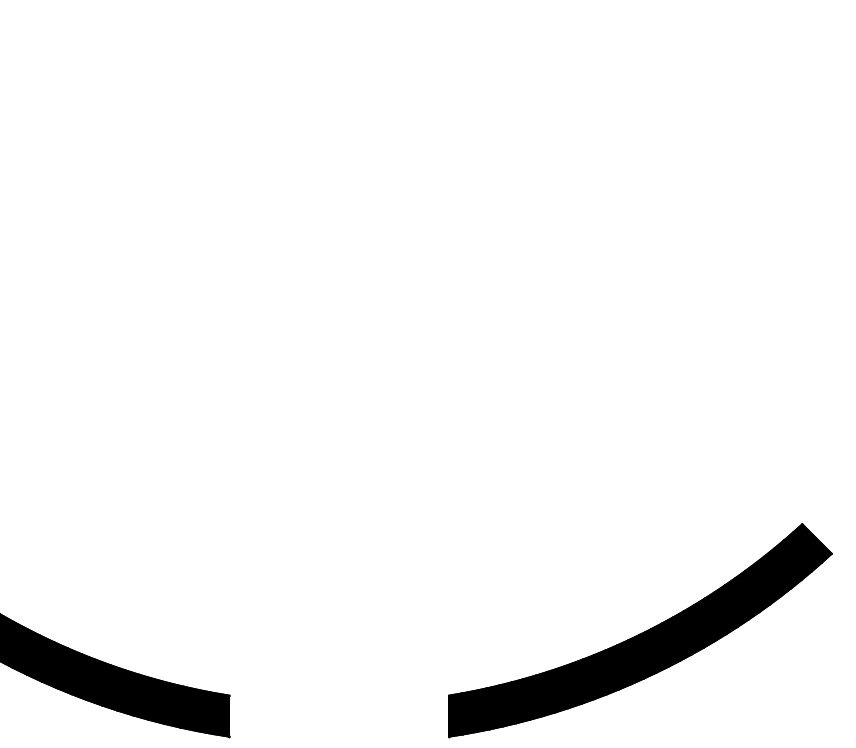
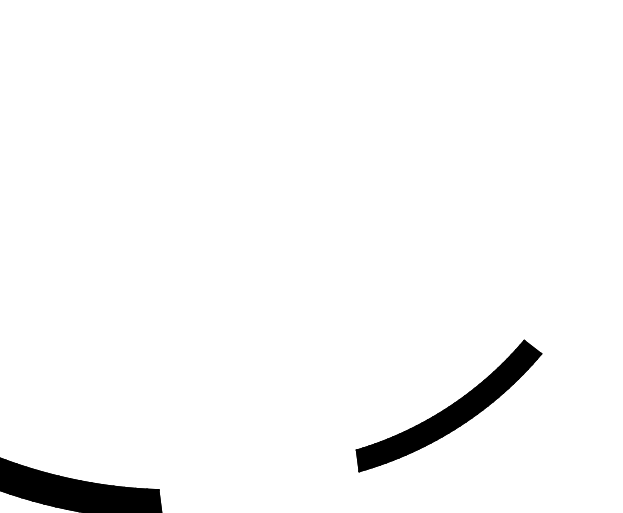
part: (640, 630) -> (449, 404), size x0.7

